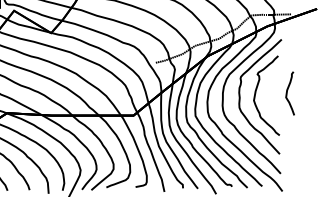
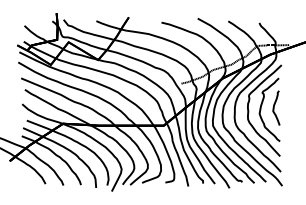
curve: (287, 92) -> (274, 107), moved

